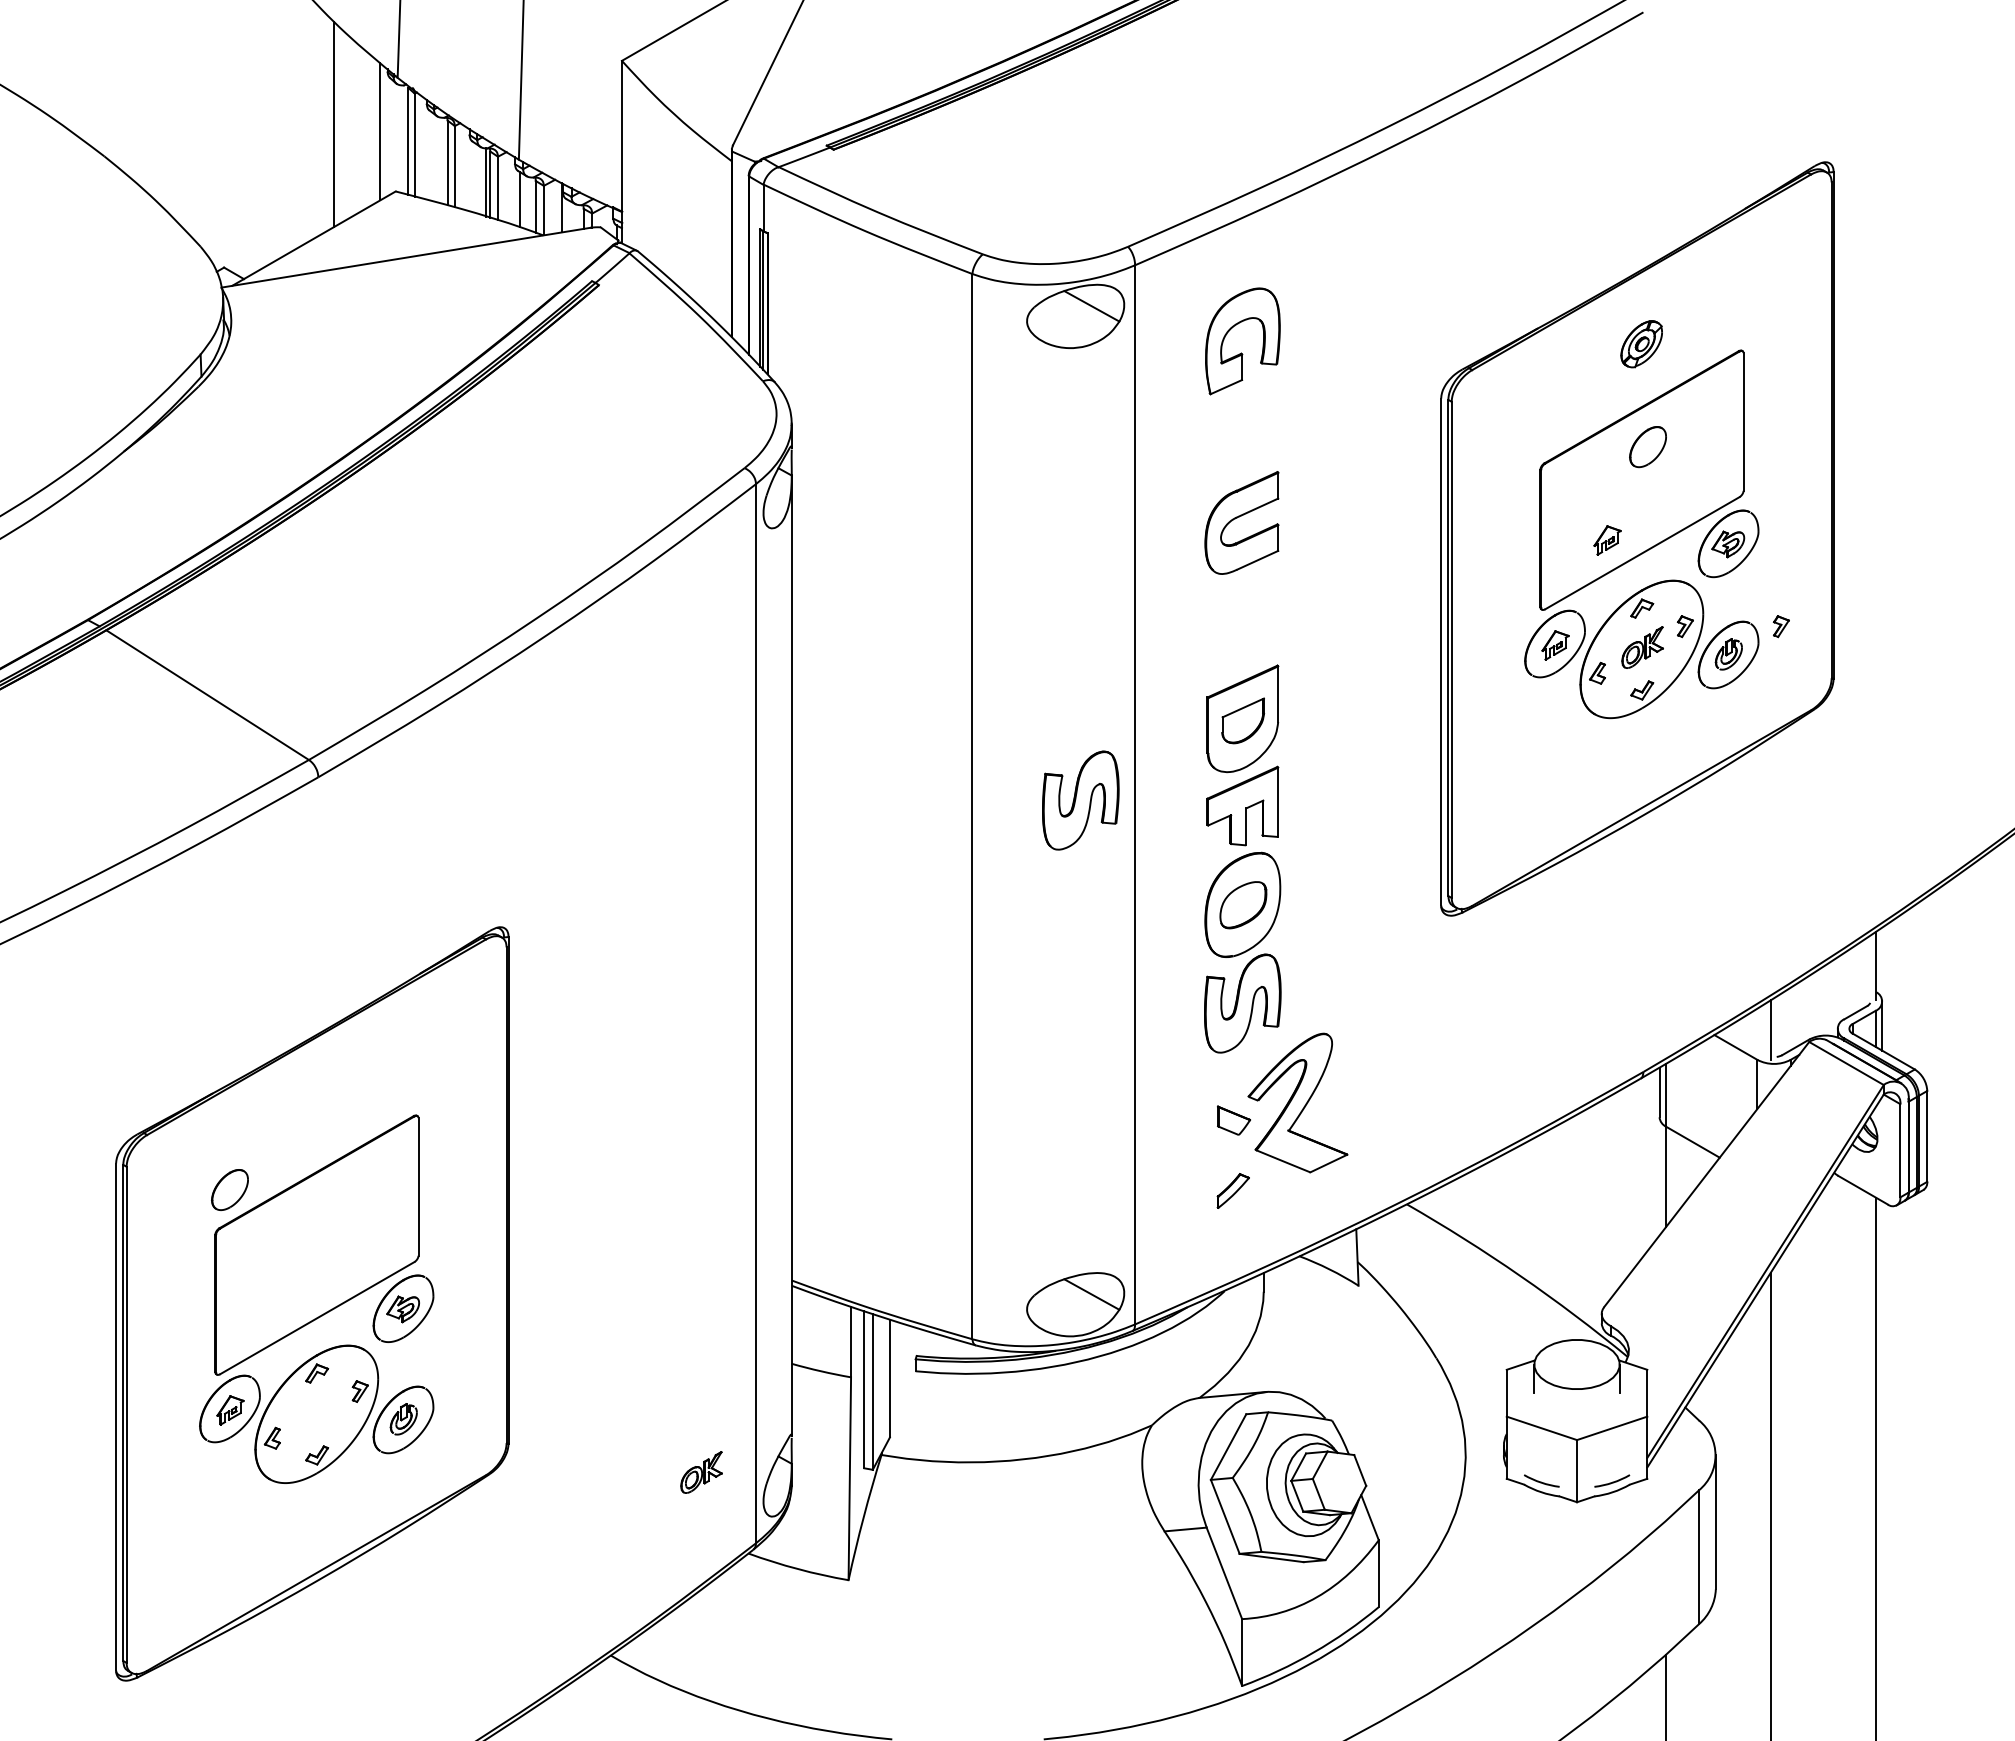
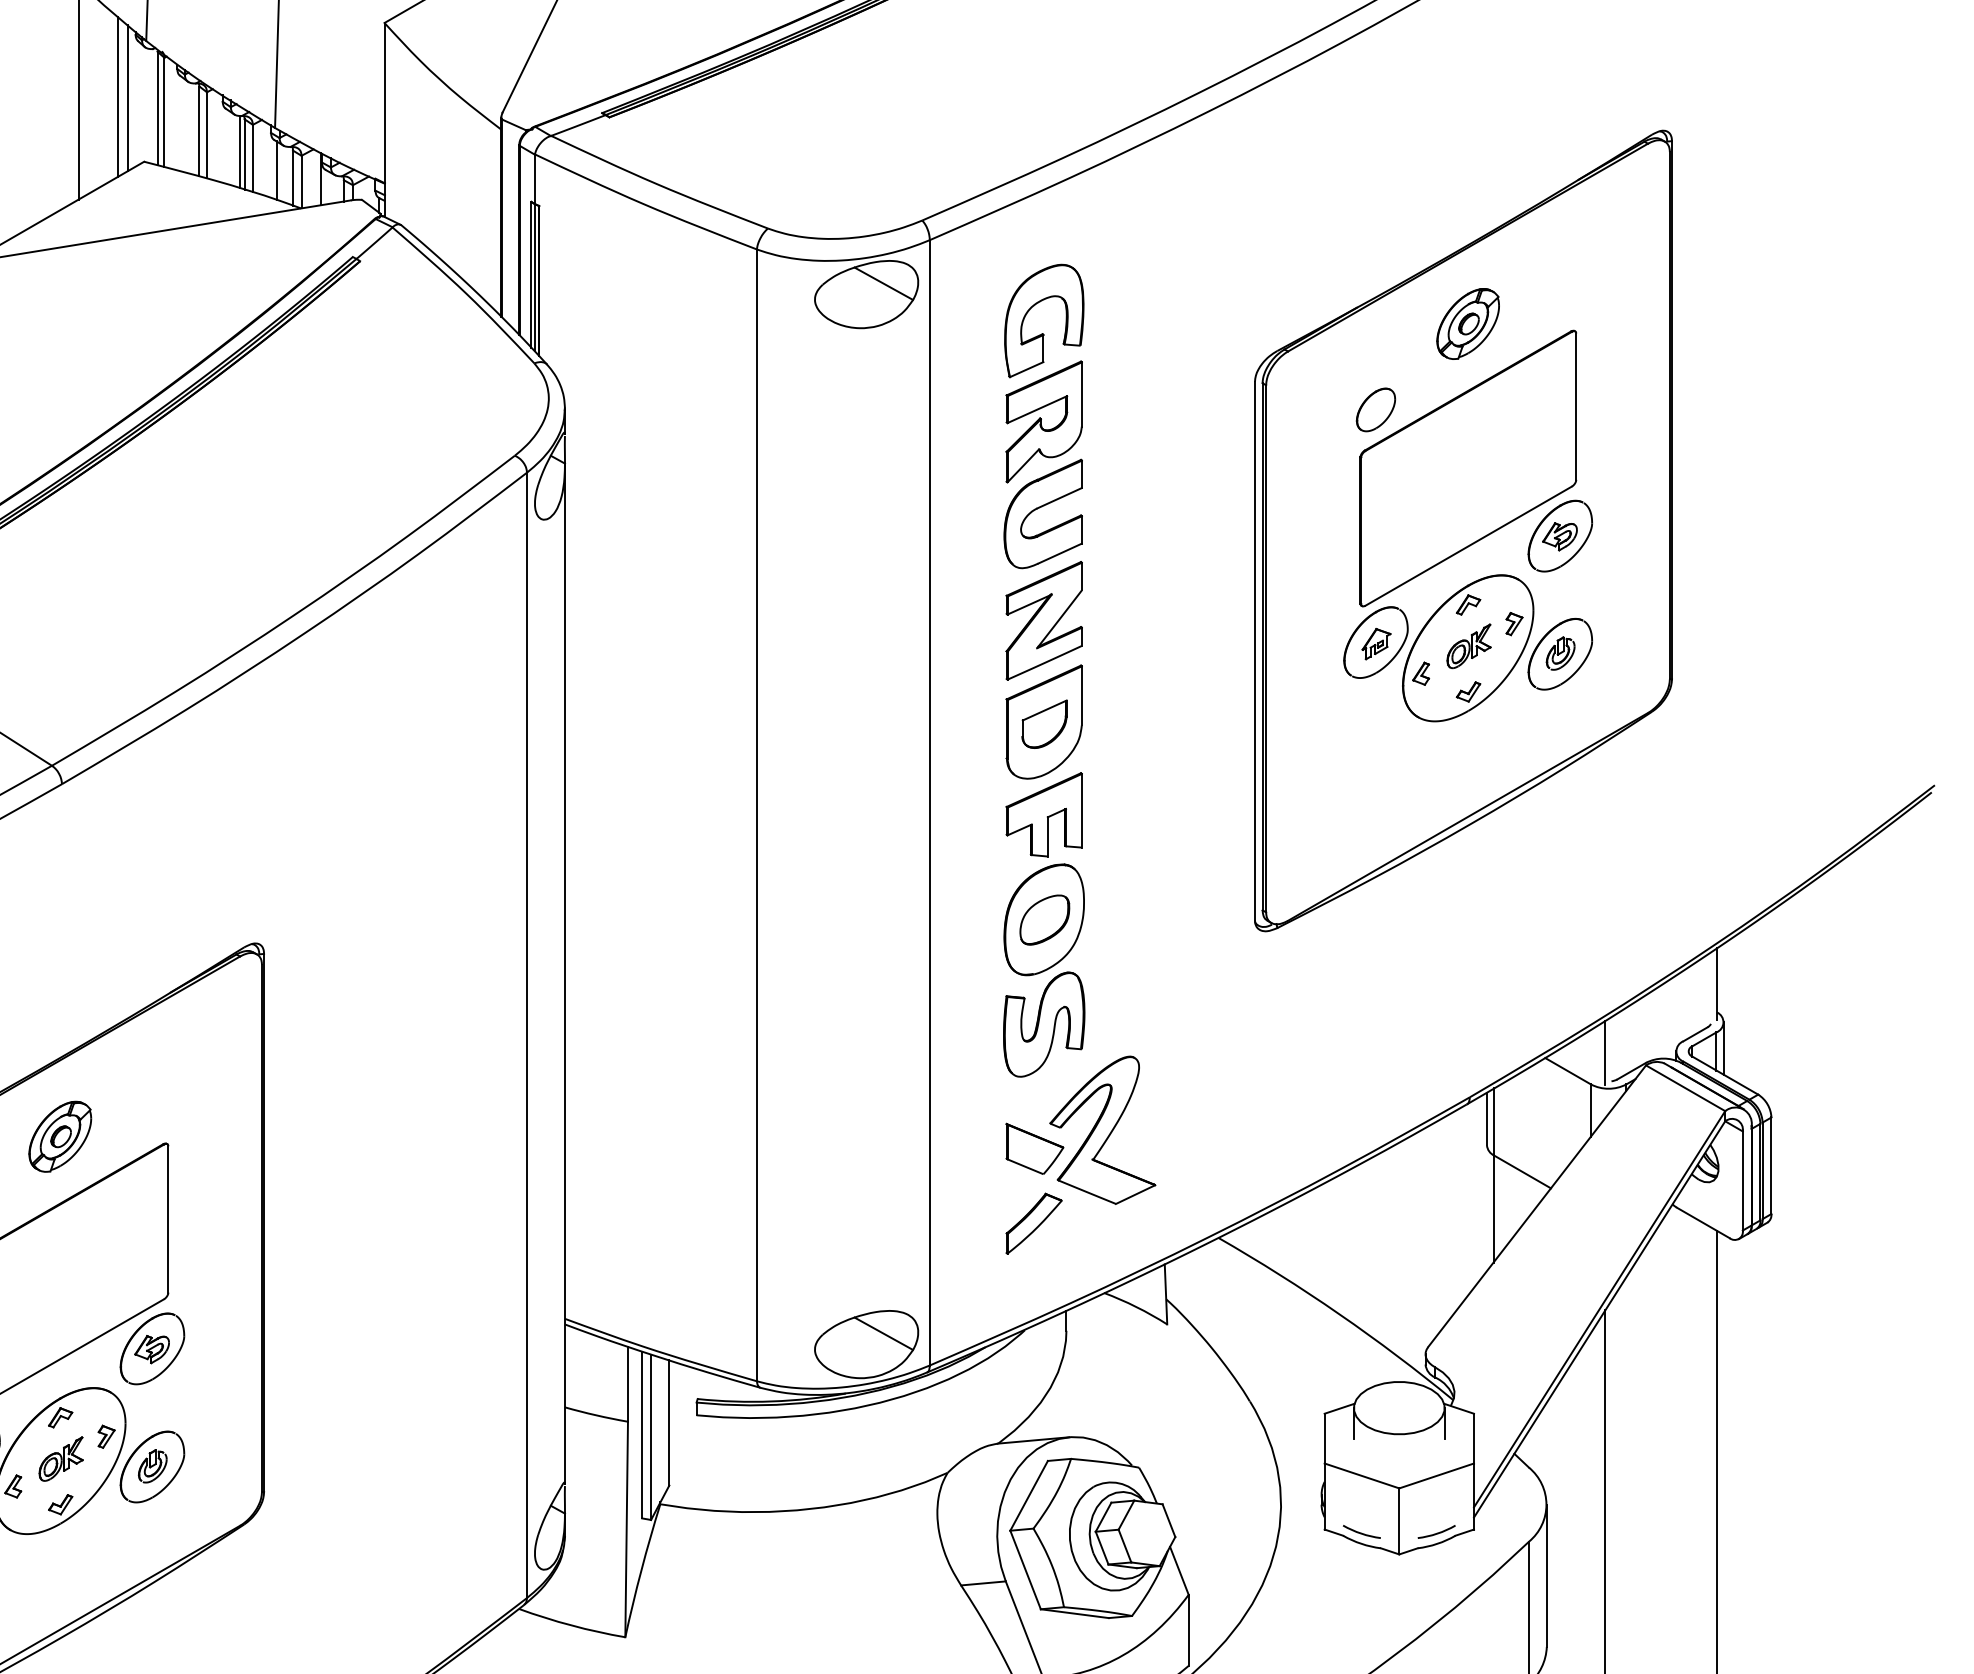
line: (371, 130) -> (118, 96), added
part: (1641, 344) -> (1467, 324), size x1.43
part: (1242, 436) -> (1043, 422), added
part: (1647, 447) -> (1375, 410), moved
part: (1607, 540) -> (1431, 532), removed
part: (1242, 623) -> (1043, 620), added
part: (1780, 626) -> (1615, 623), removed
part: (1080, 800) -> (871, 808), removed
part: (316, 1109) -> (60, 1137), added
part: (1233, 1120) -> (1034, 1148), size x1.67
part: (1233, 1190) -> (1034, 1223), size x1.67
part: (701, 1472) -> (61, 1459), moved

